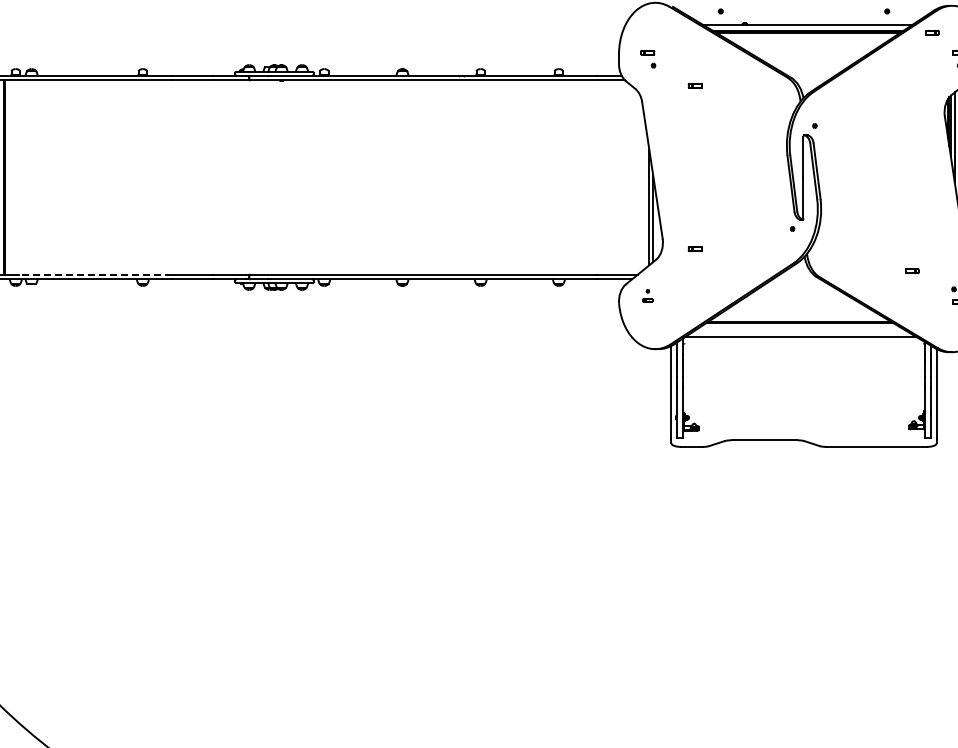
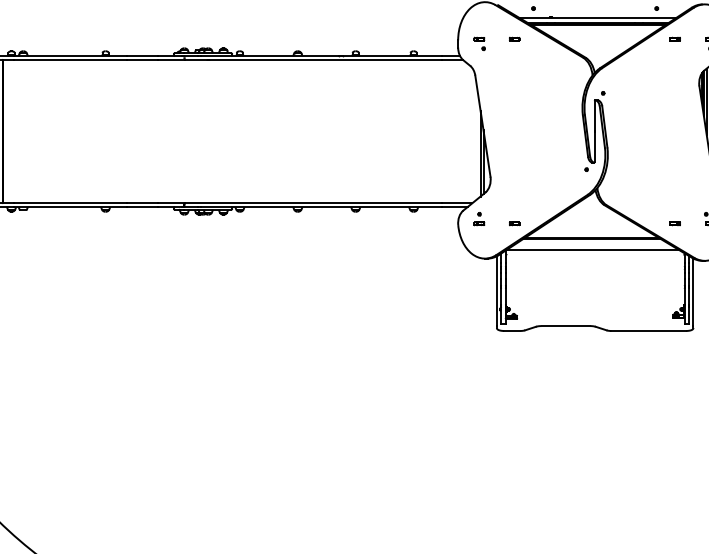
part: (932, 32) -> (675, 38), moved
part: (694, 85) -> (514, 38), moved
part: (694, 249) -> (514, 224), moved
part: (912, 271) -> (675, 224), moved
line: (95, 274) -> (70, 203), dashed -> solid
part: (647, 295) -> (479, 218), size x1.43

